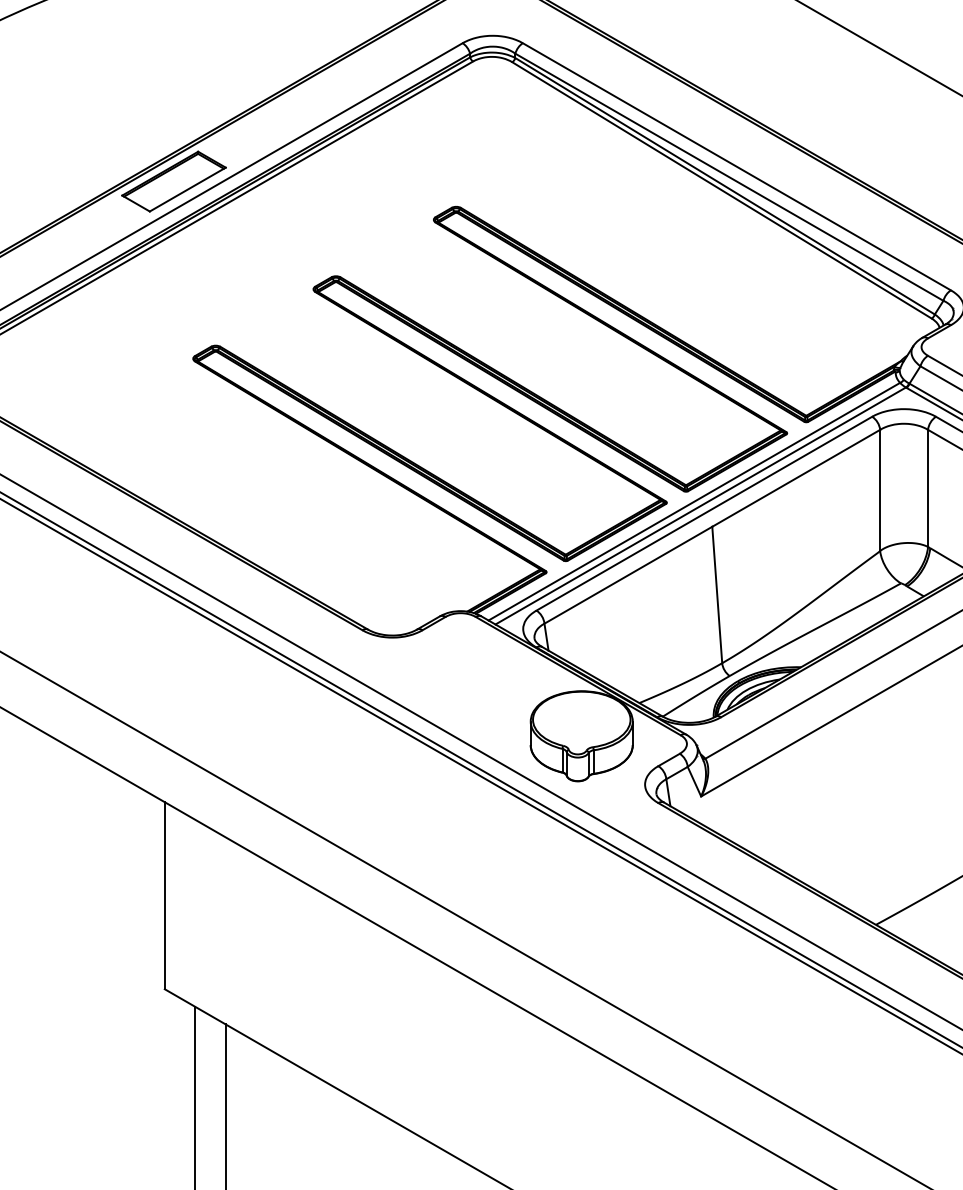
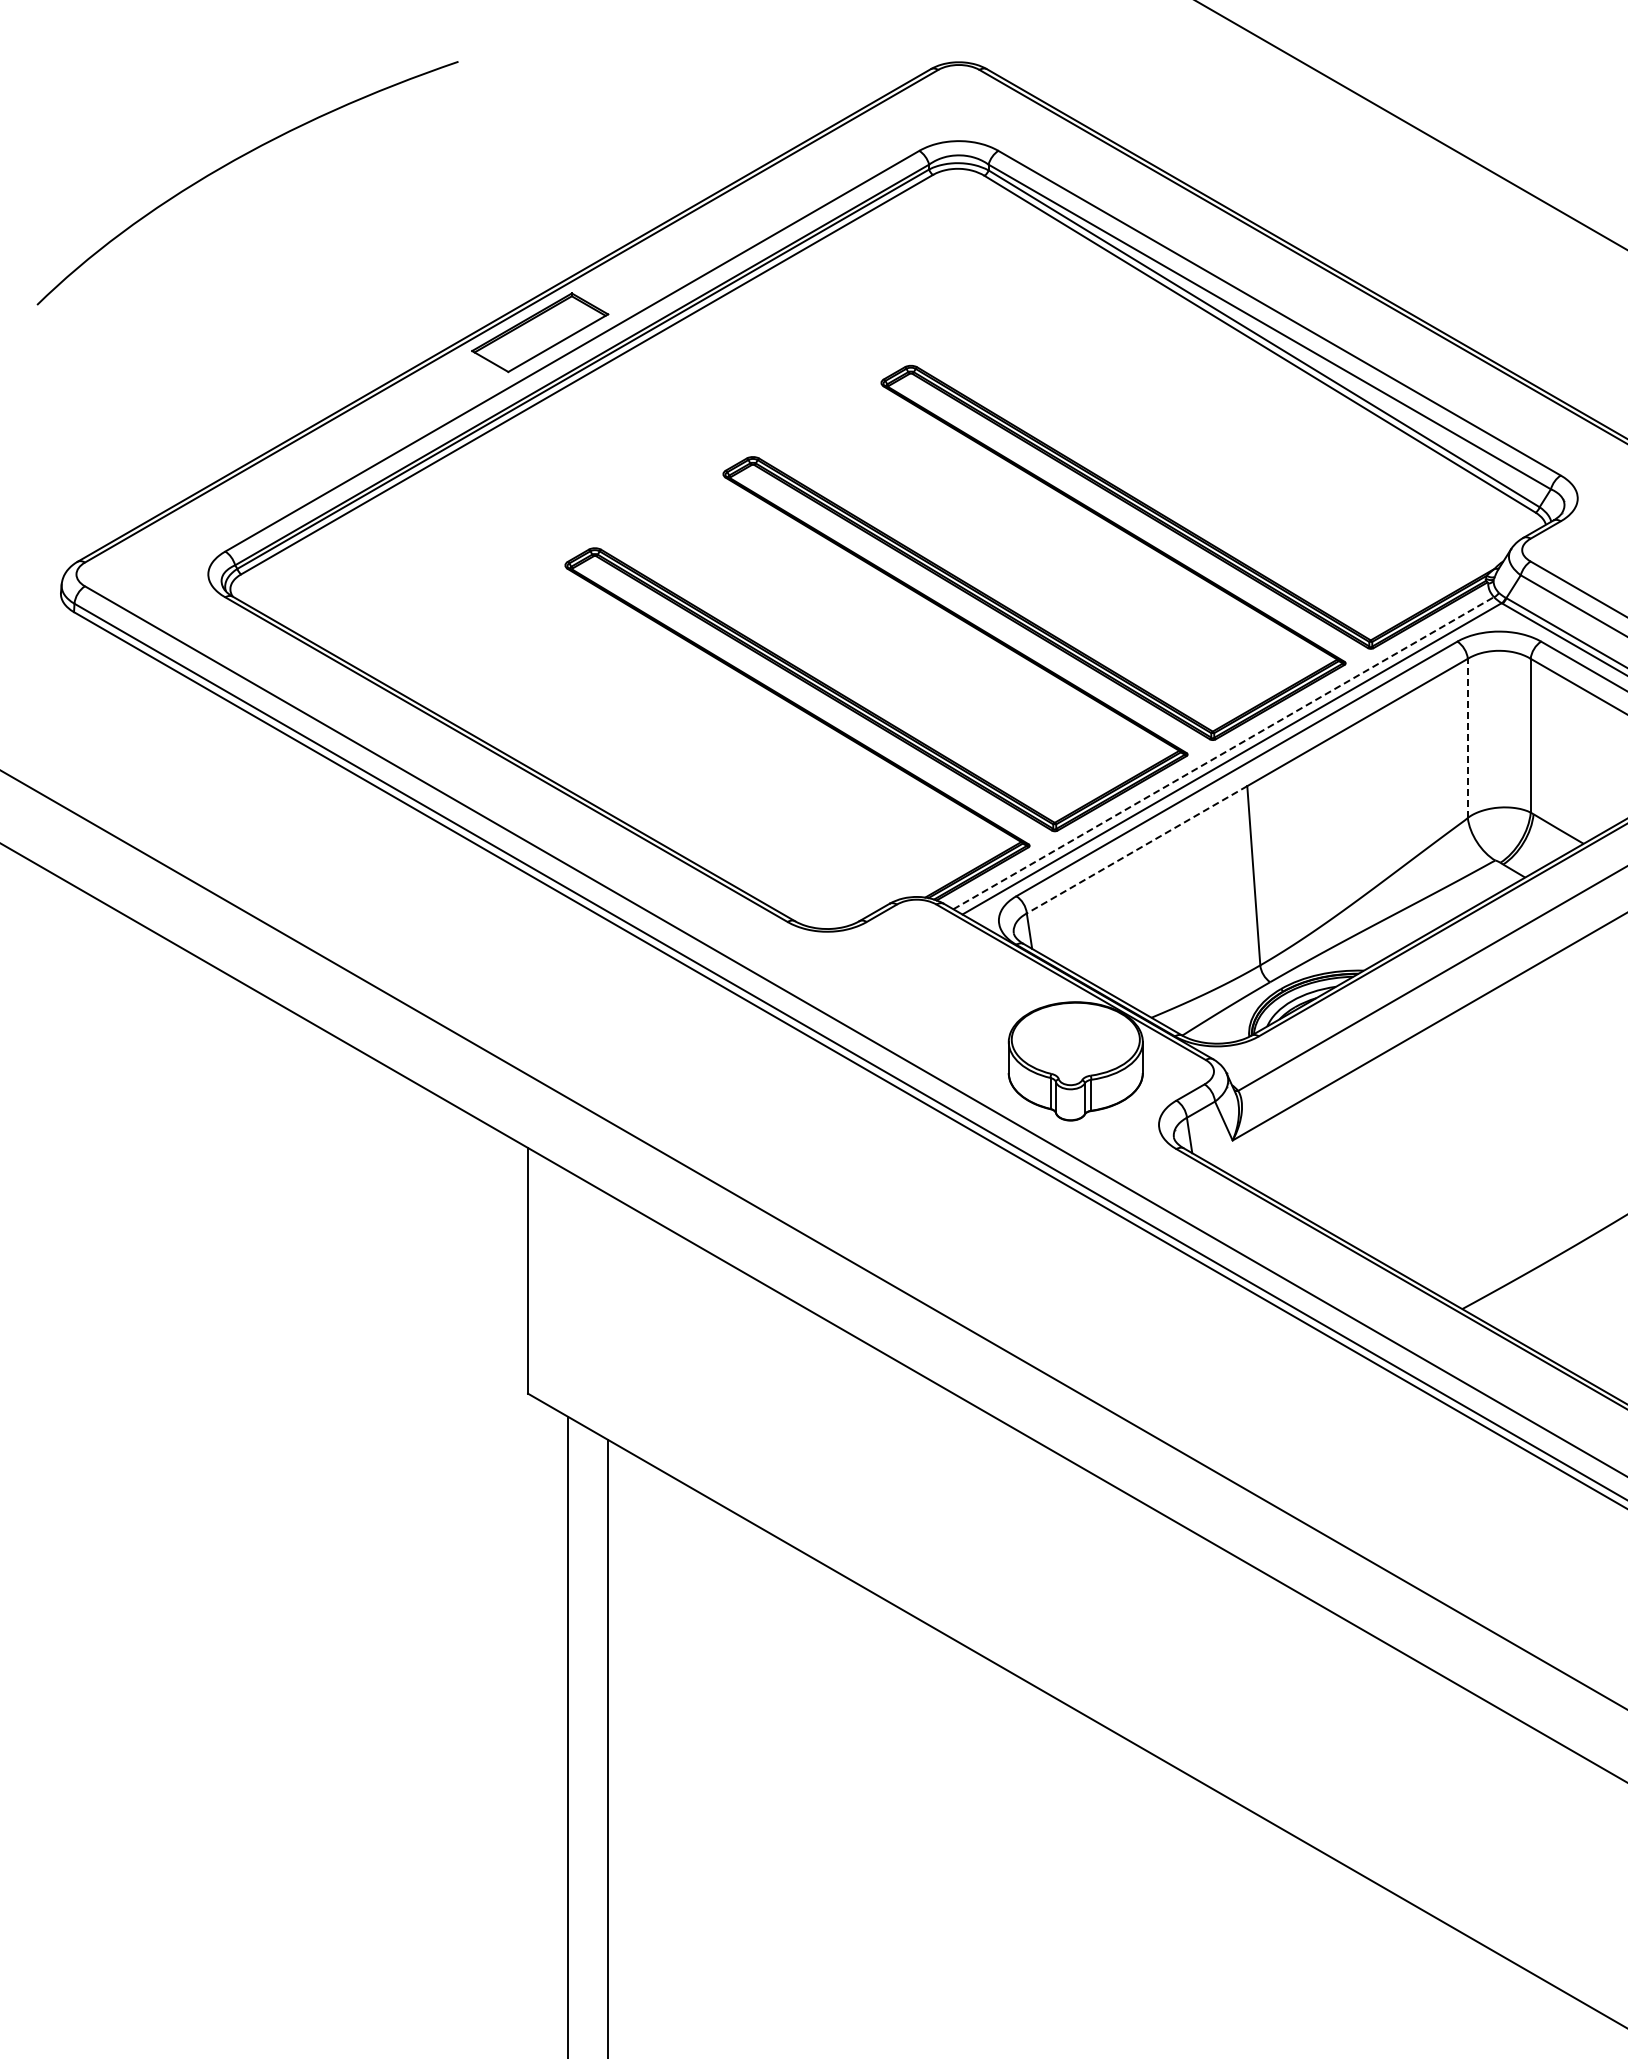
line: (879, 490) -> (1467, 738), solid -> dashed
line: (694, 501) -> (1224, 752), solid -> dashed
line: (627, 575) -> (1136, 850), solid -> dashed

